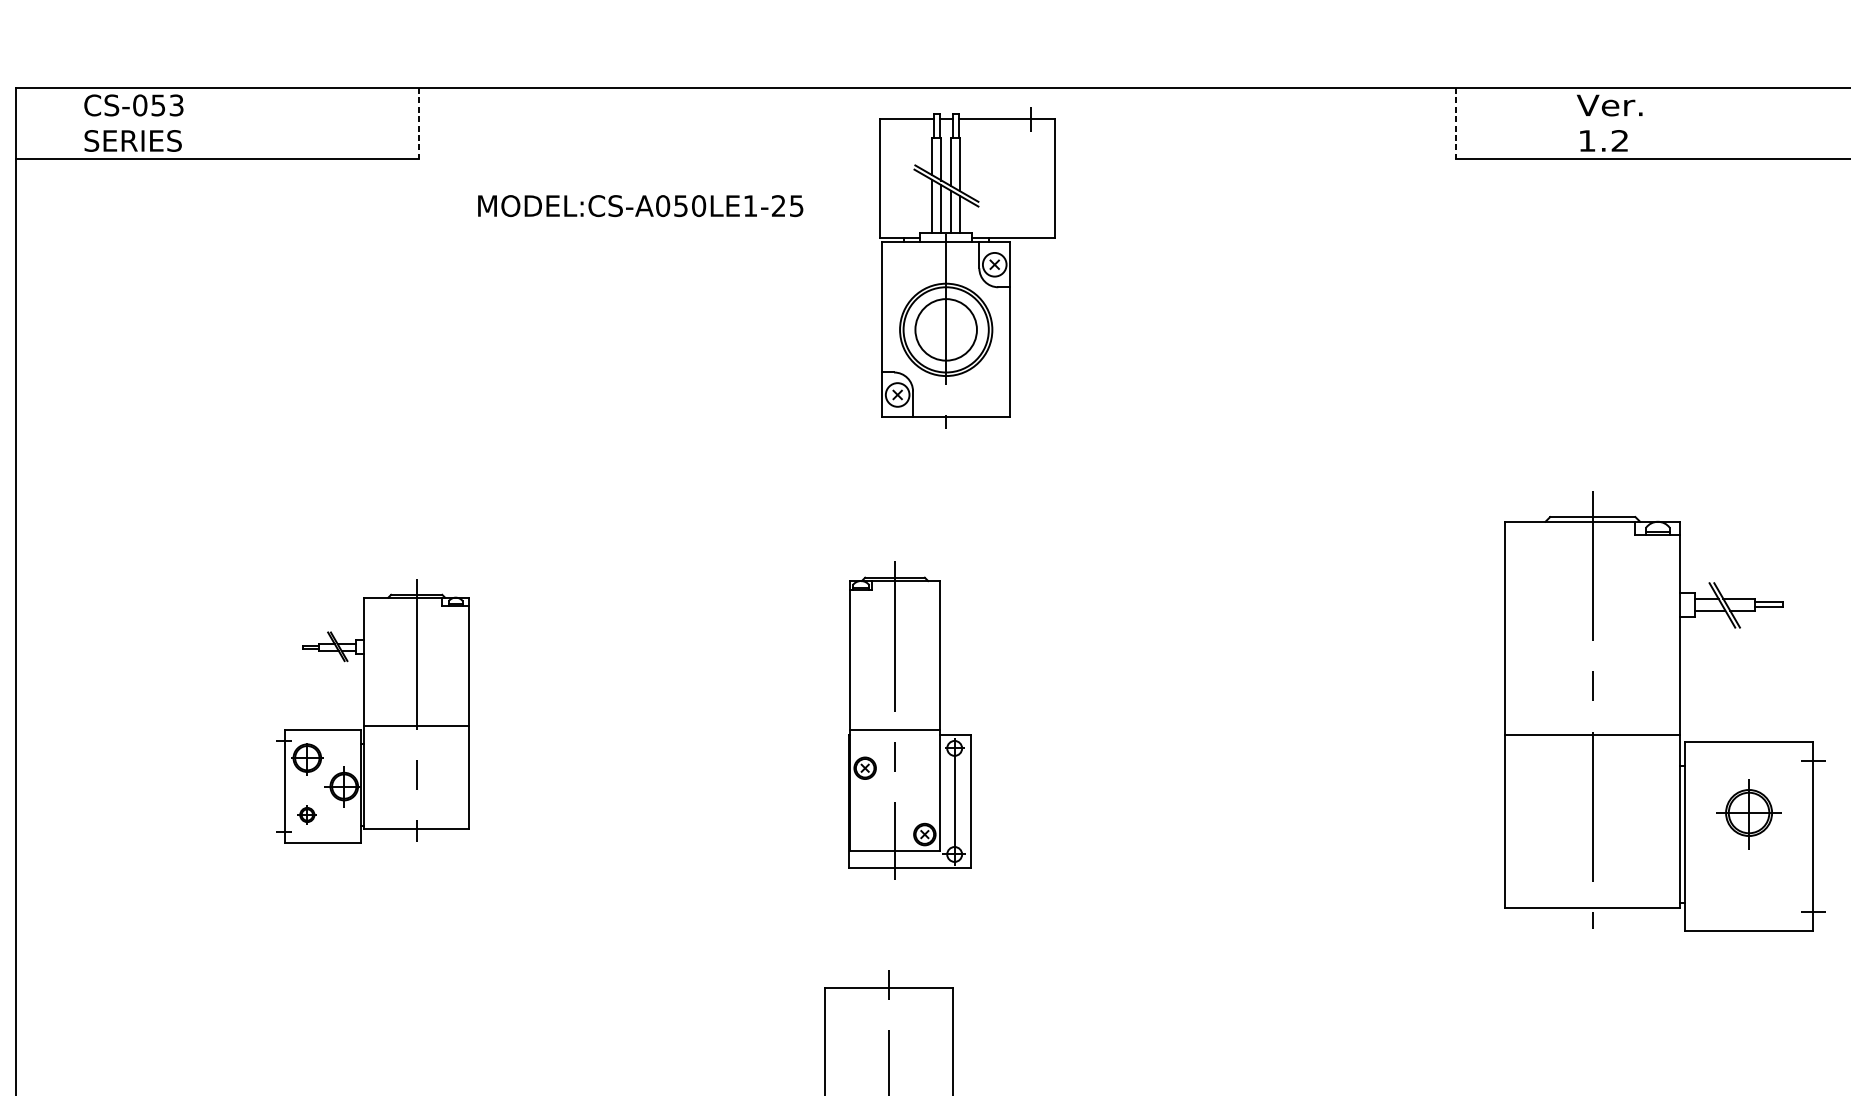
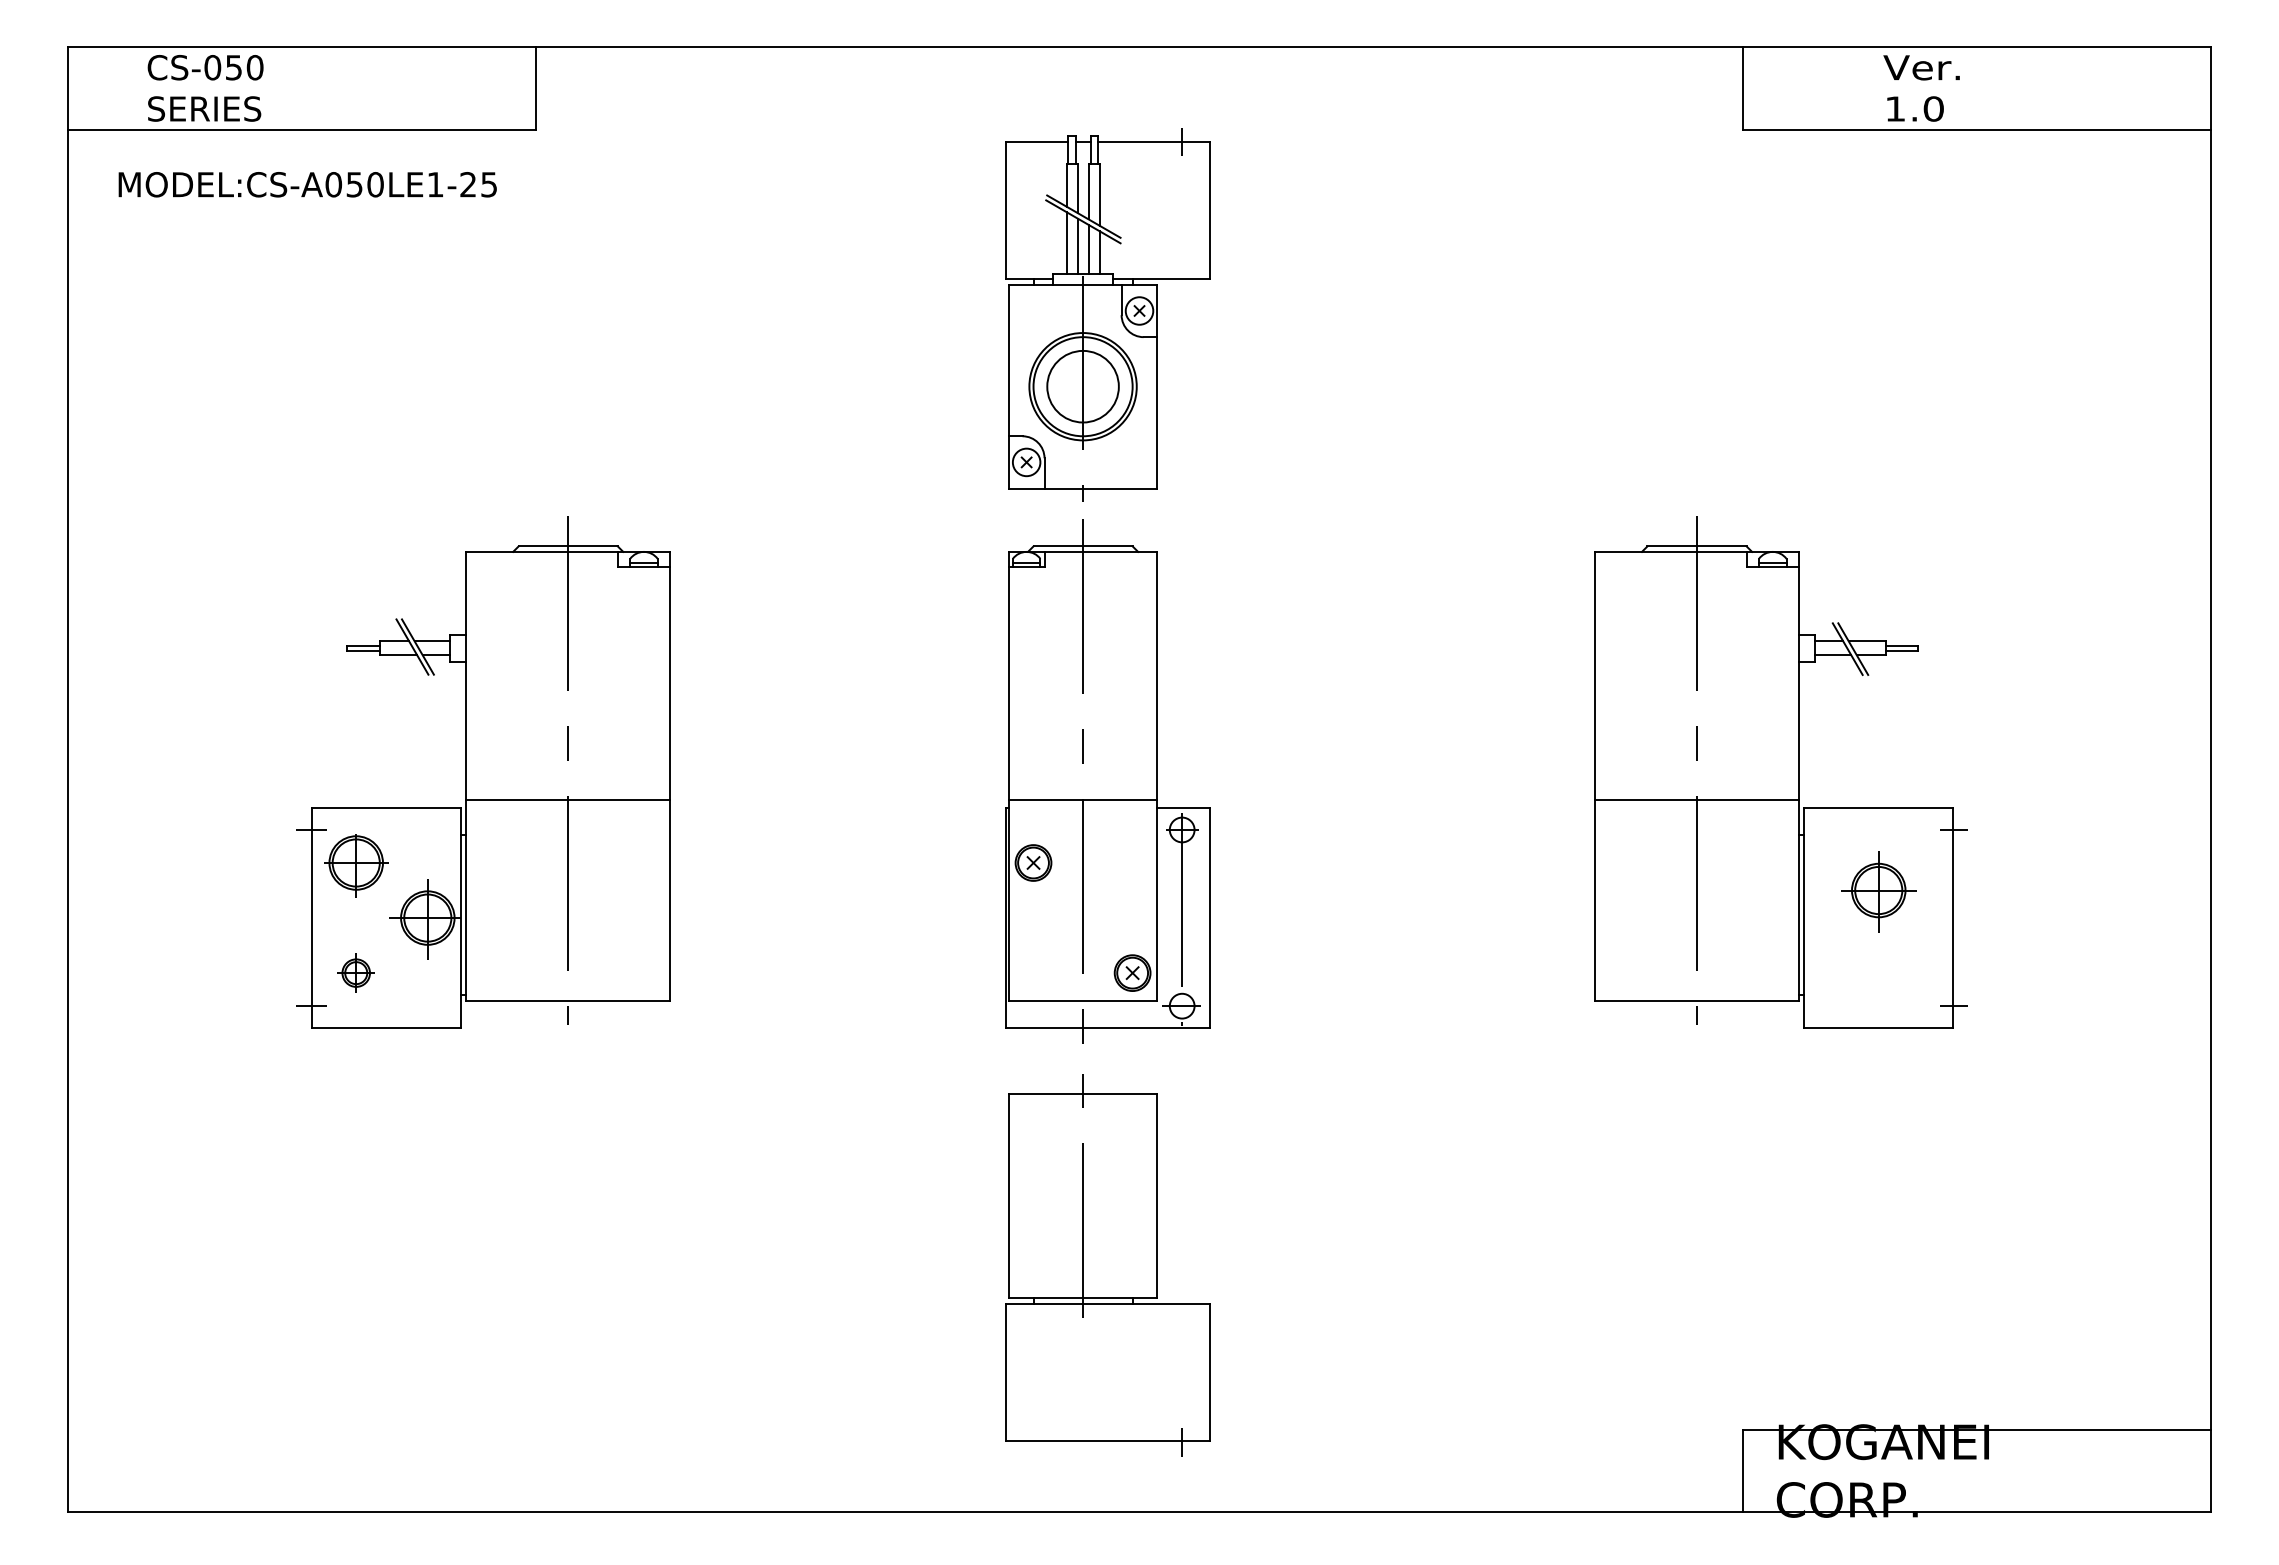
text: (176, 105) -> (254, 67), CS-053 -> CS-050
line: (418, 123) -> (536, 88), dashed -> solid
line: (1455, 123) -> (1742, 88), dashed -> solid
text: (1619, 140) -> (1933, 108), 1.2 -> 1.0
text: (640, 205) -> (307, 184), moved
part: (967, 267) -> (1107, 314), moved
part: (373, 711) -> (483, 772), size x1.67
part: (1664, 711) -> (1780, 772), moved
part: (909, 719) -> (1107, 781), size x1.43

